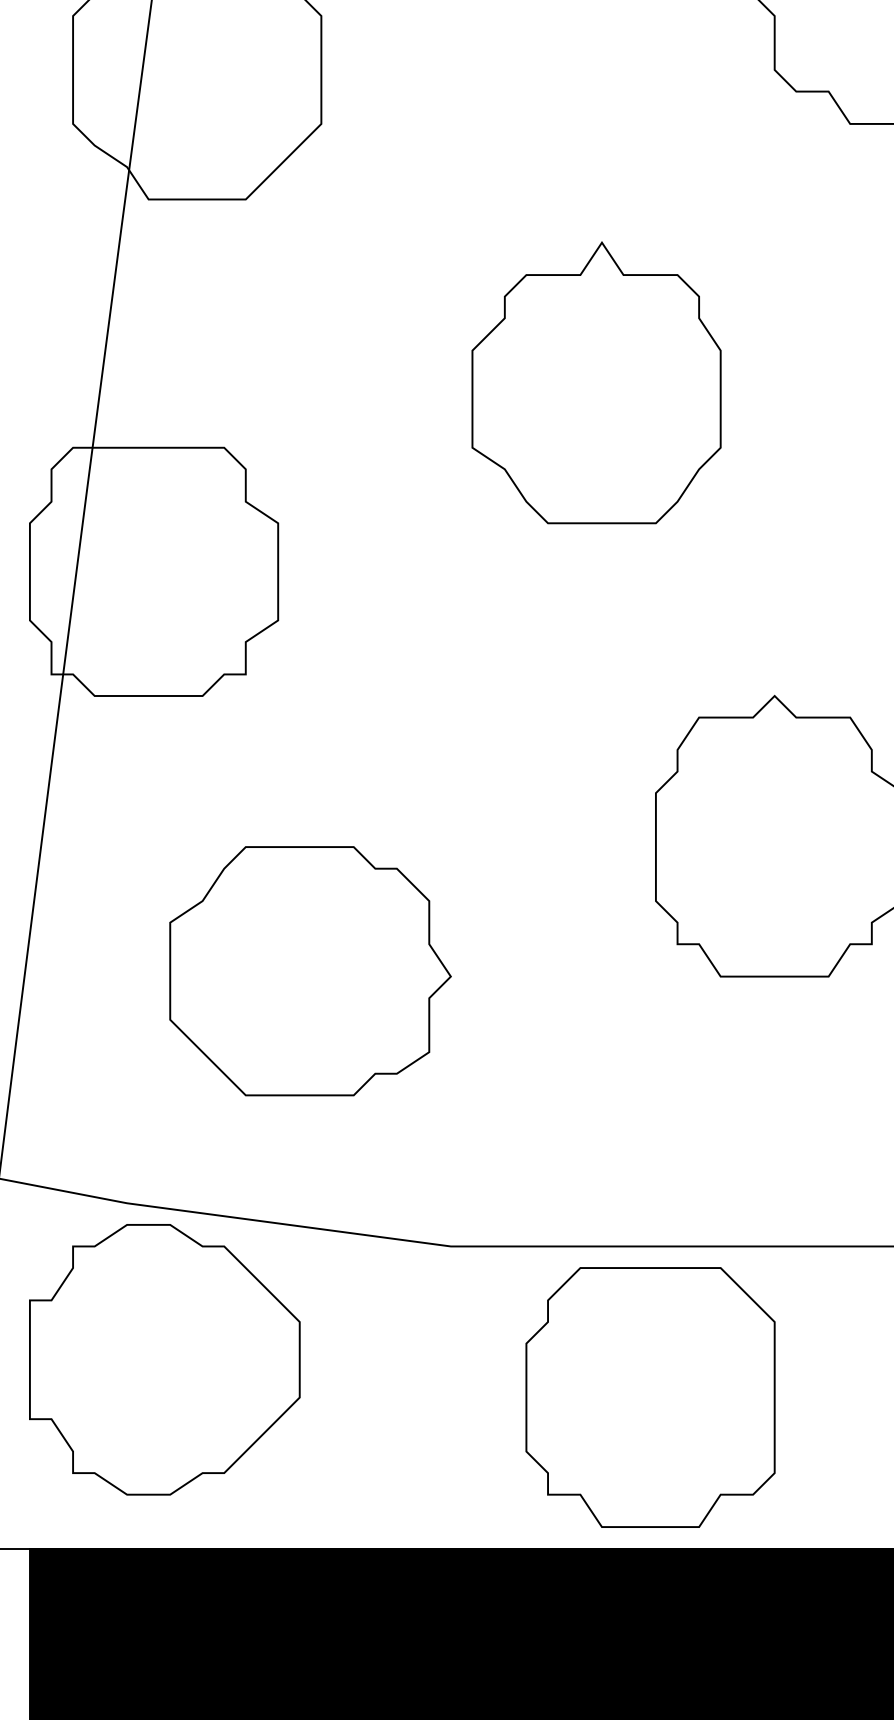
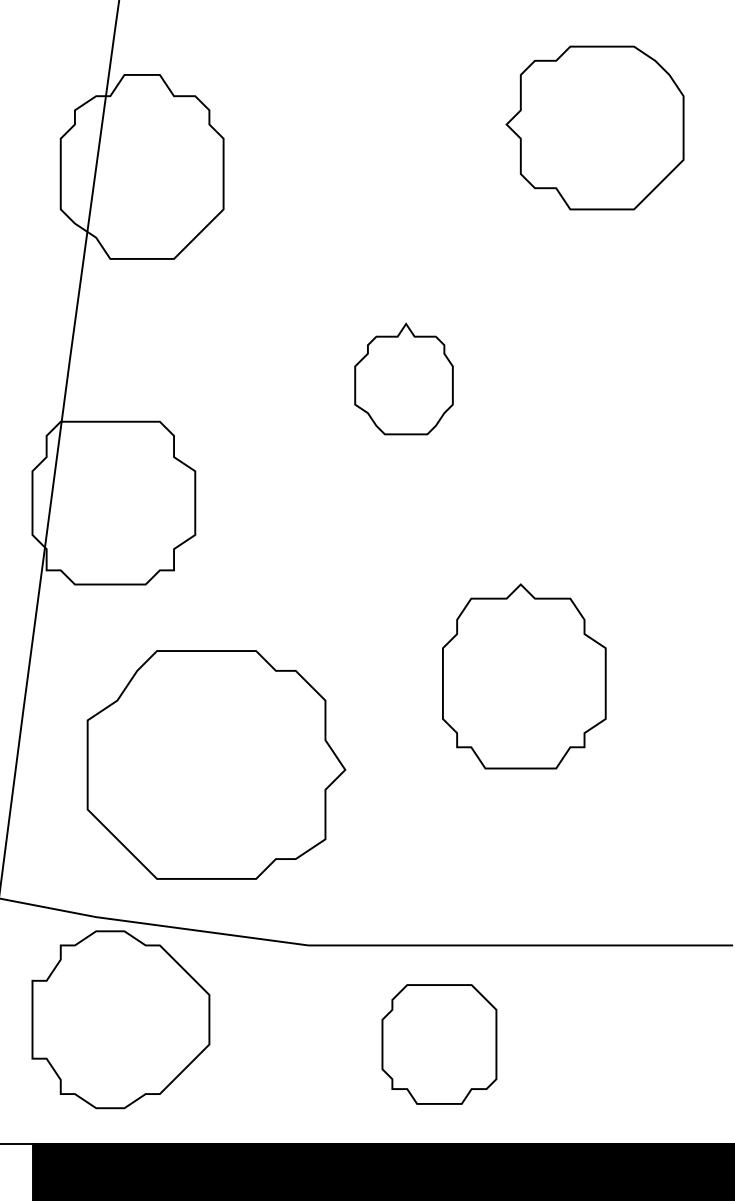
part: (595, 381) -> (403, 378), size x0.6
part: (310, 970) -> (216, 764), size x1.4
part: (650, 1397) -> (439, 1044), size x0.7

